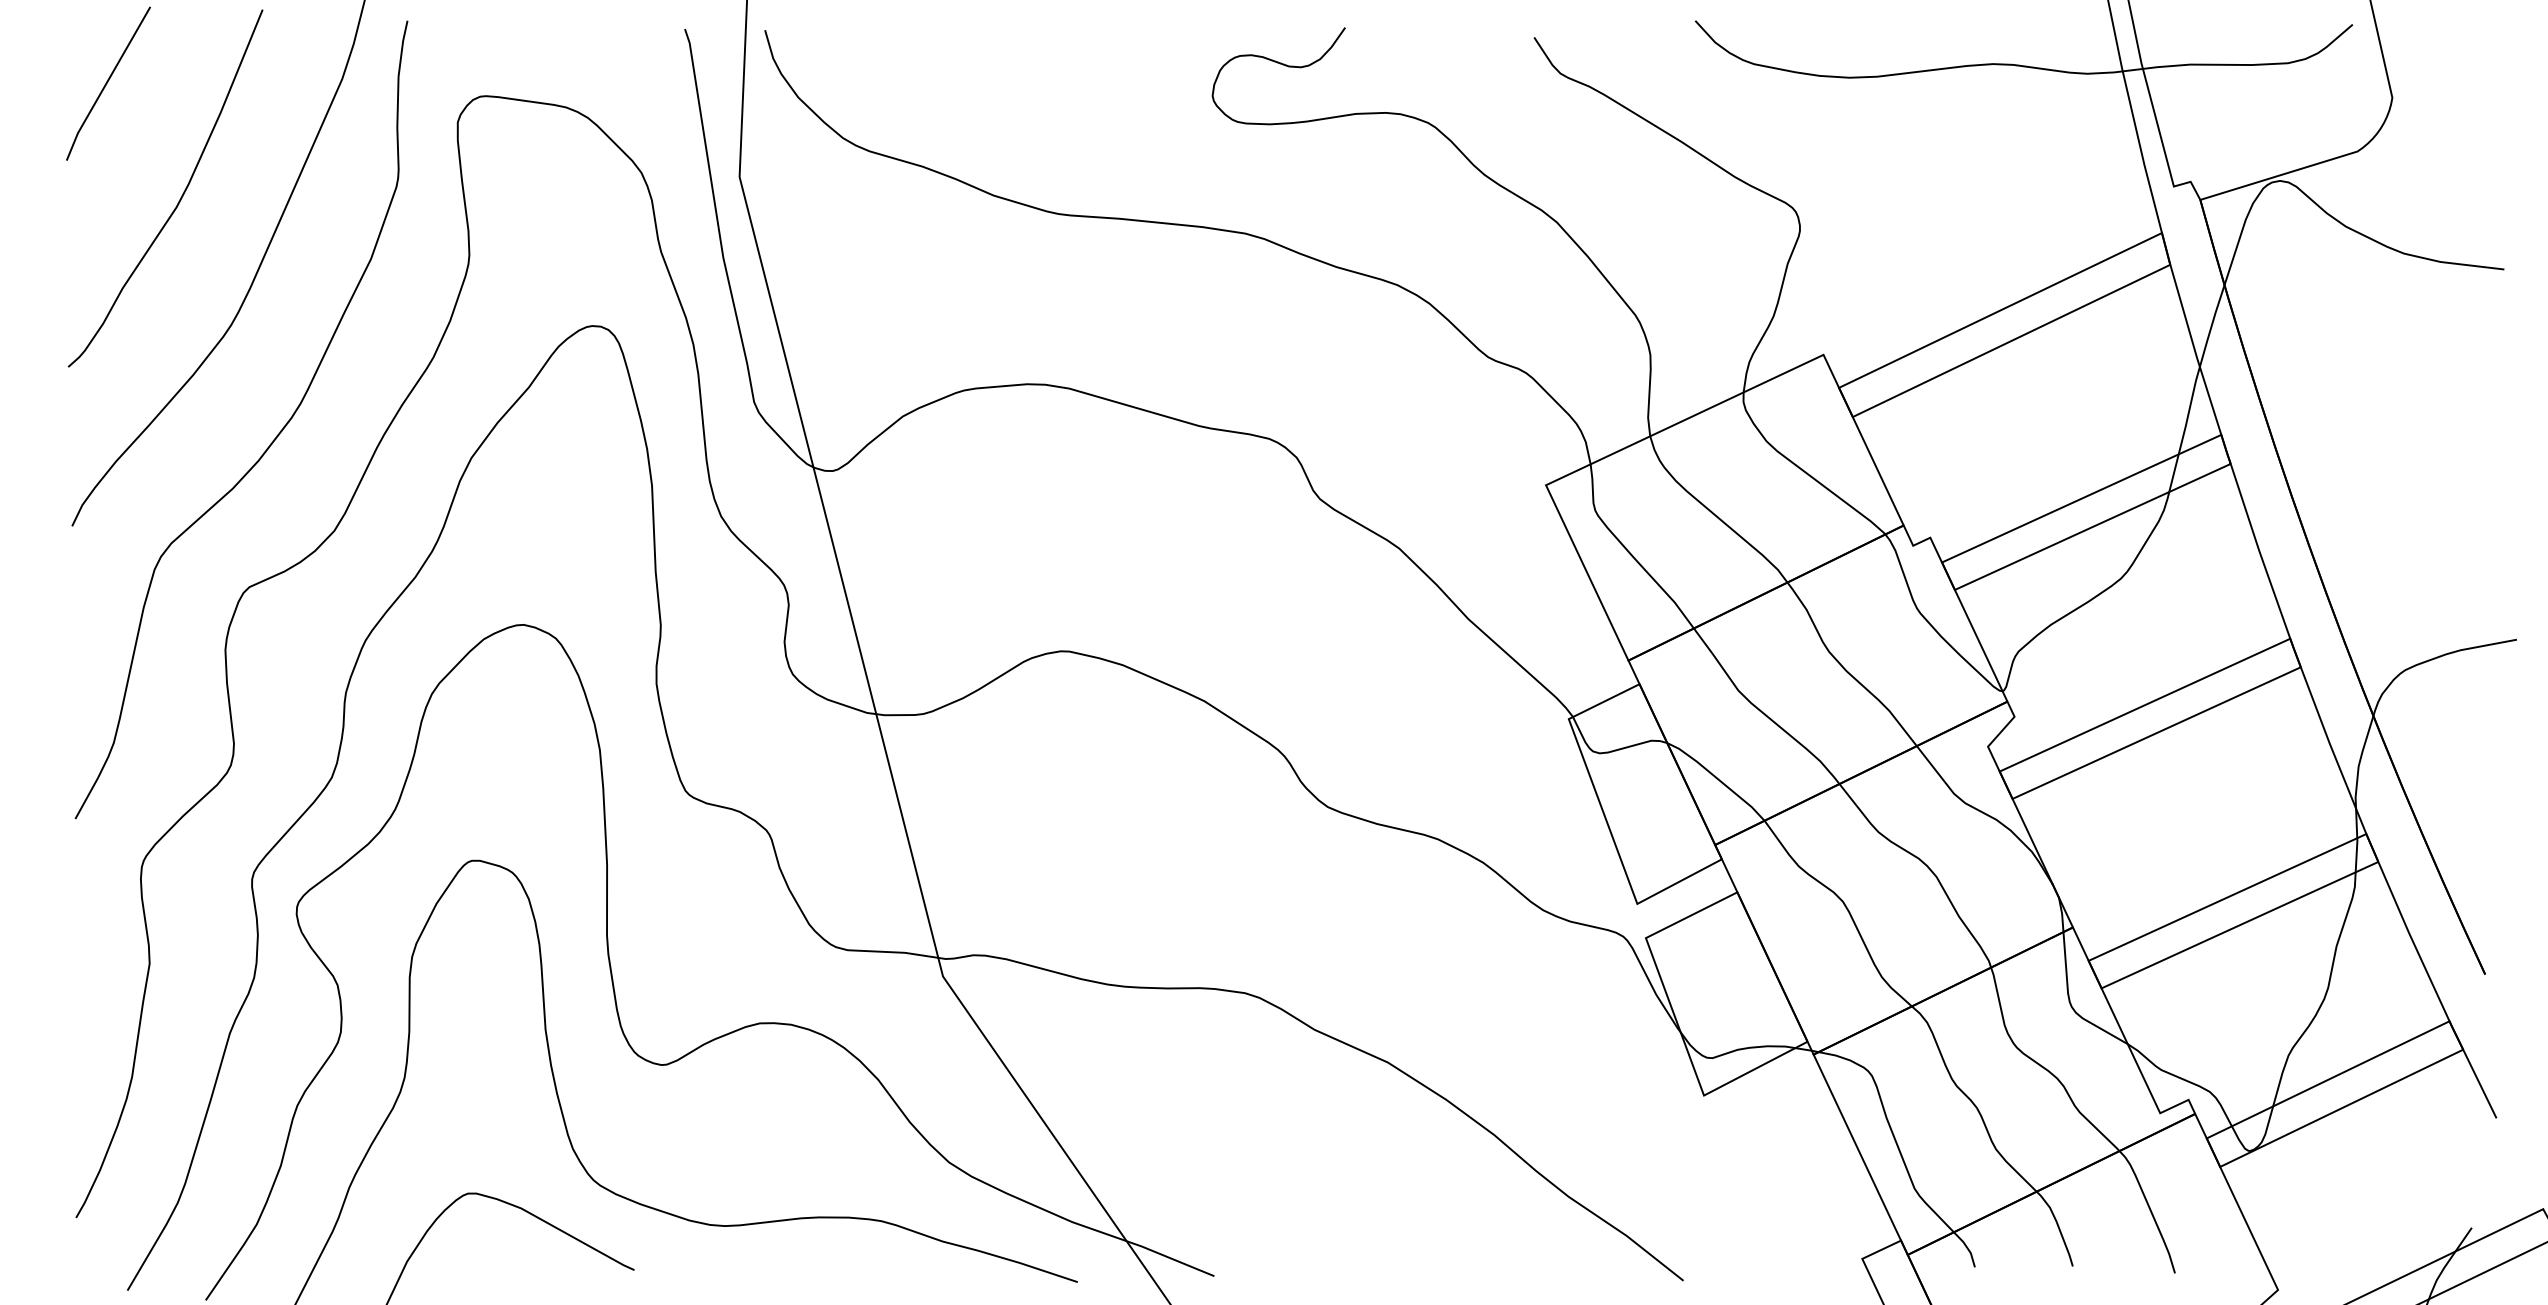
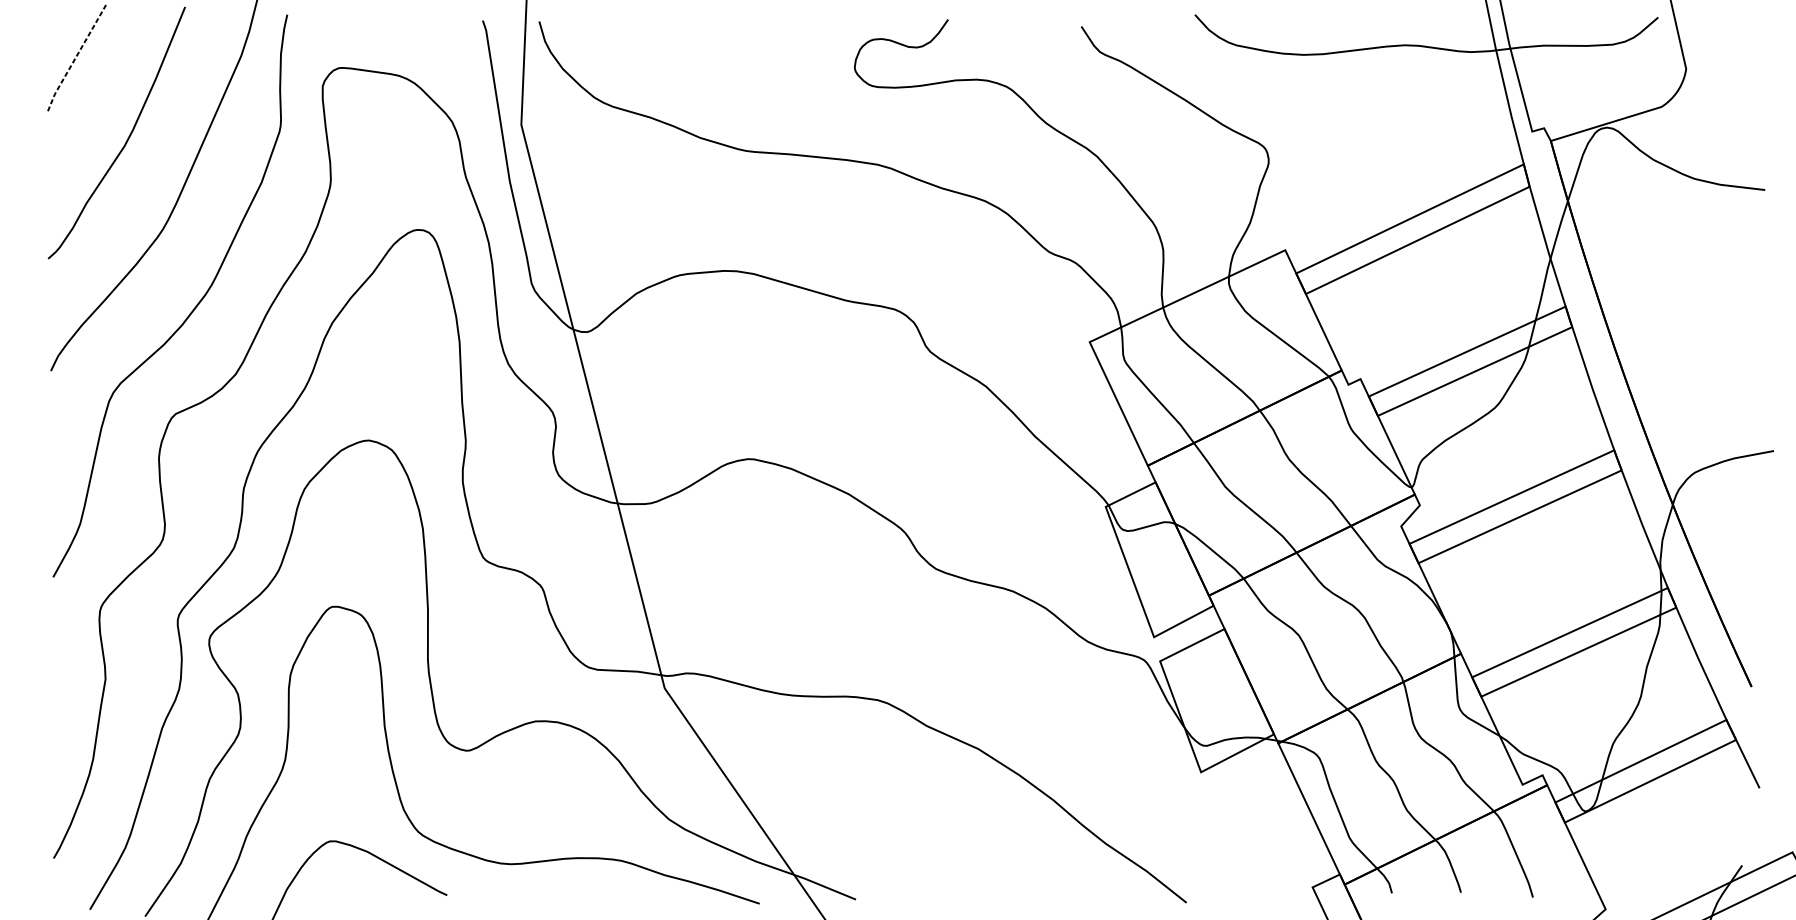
line: (106, 83) -> (75, 58), solid -> dashed

